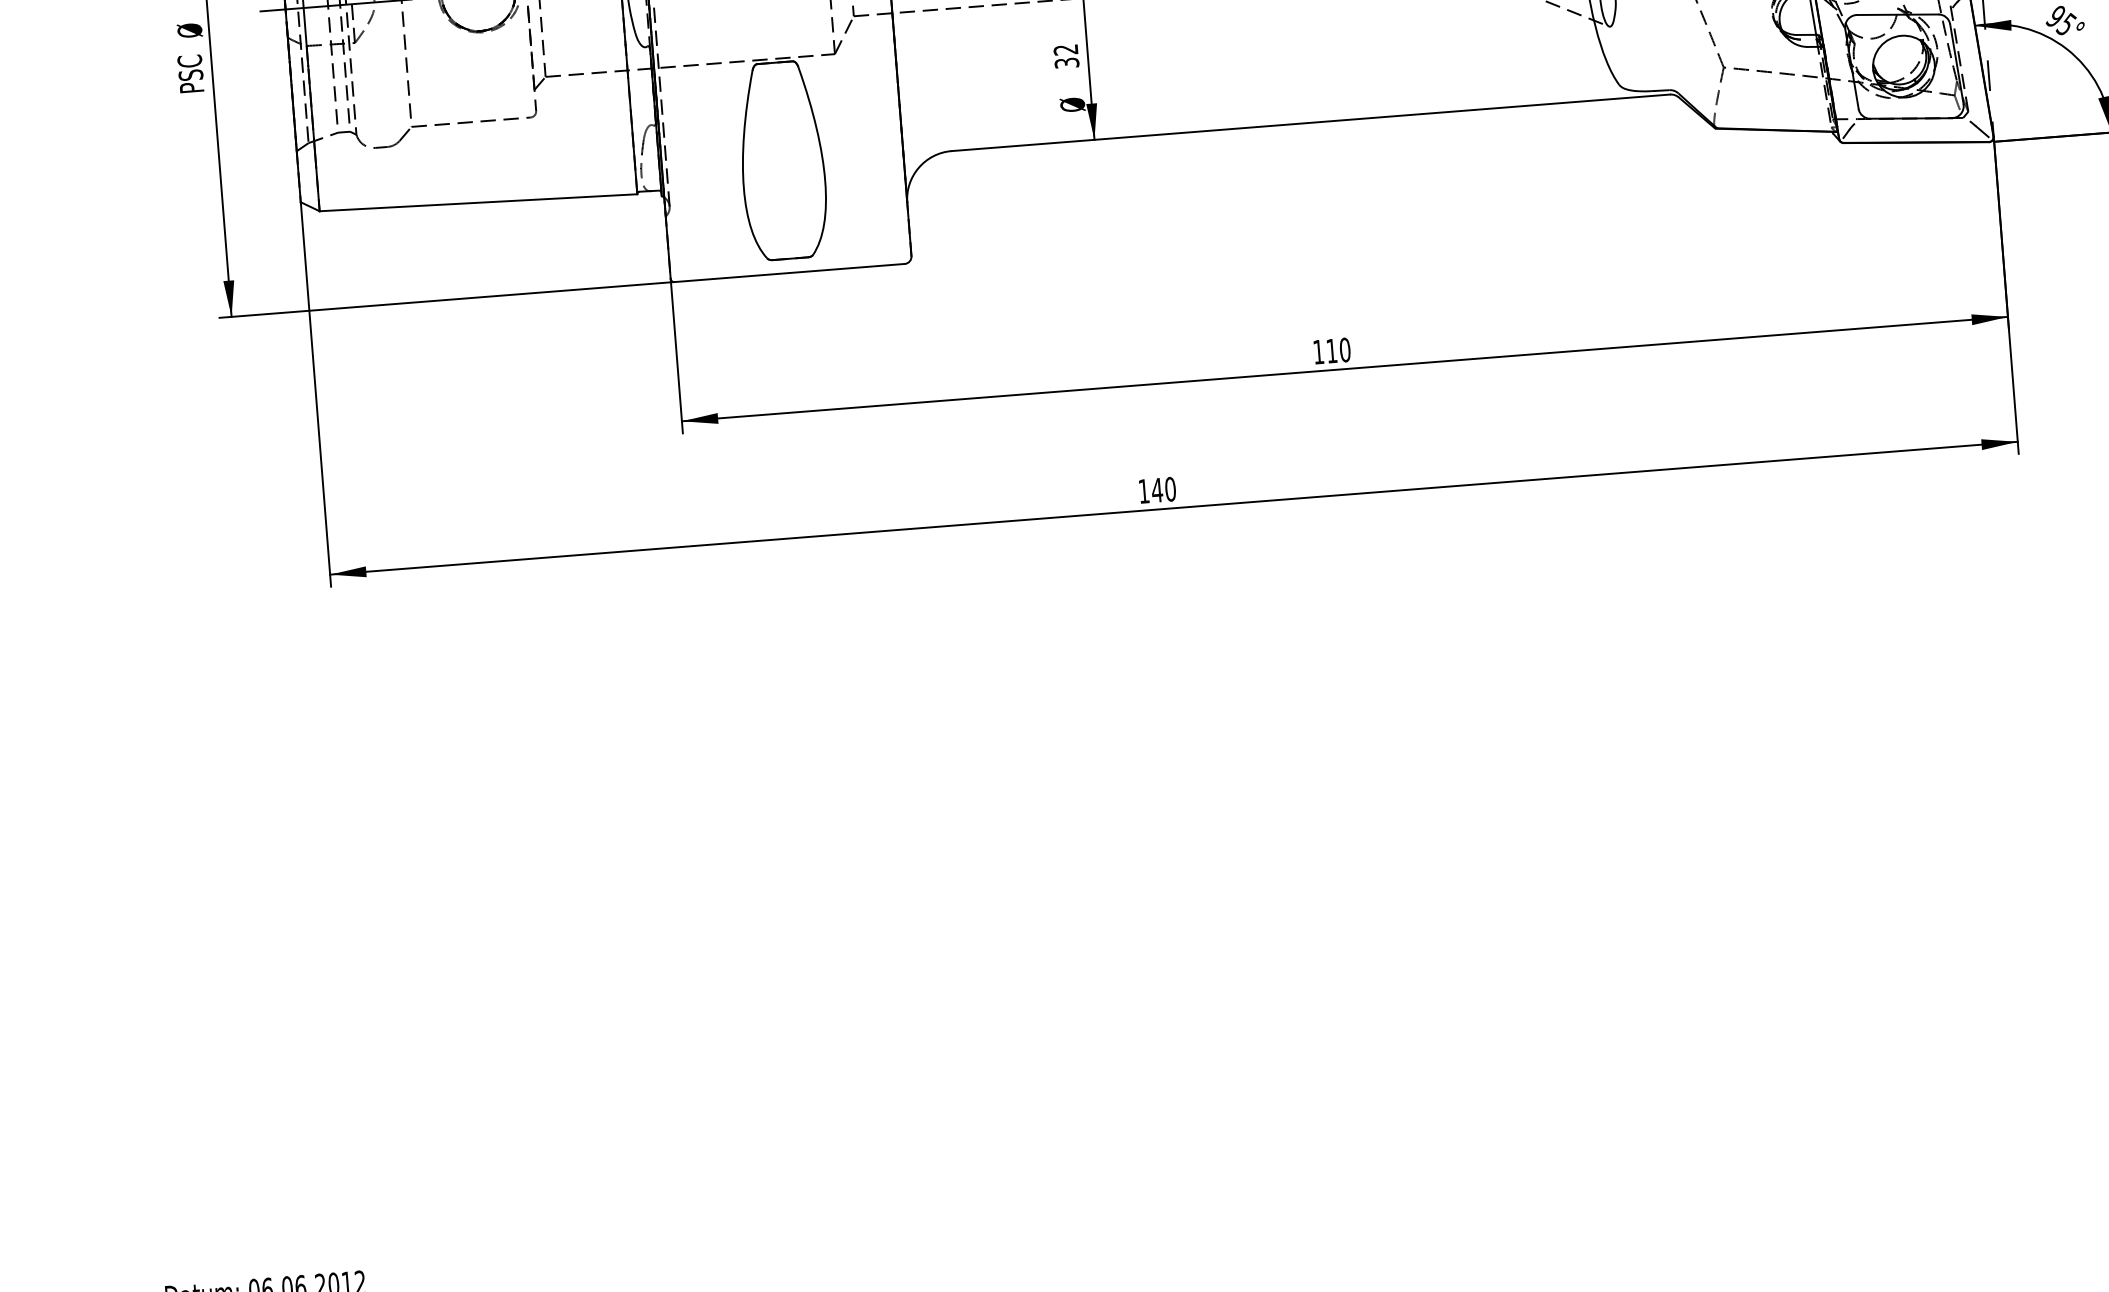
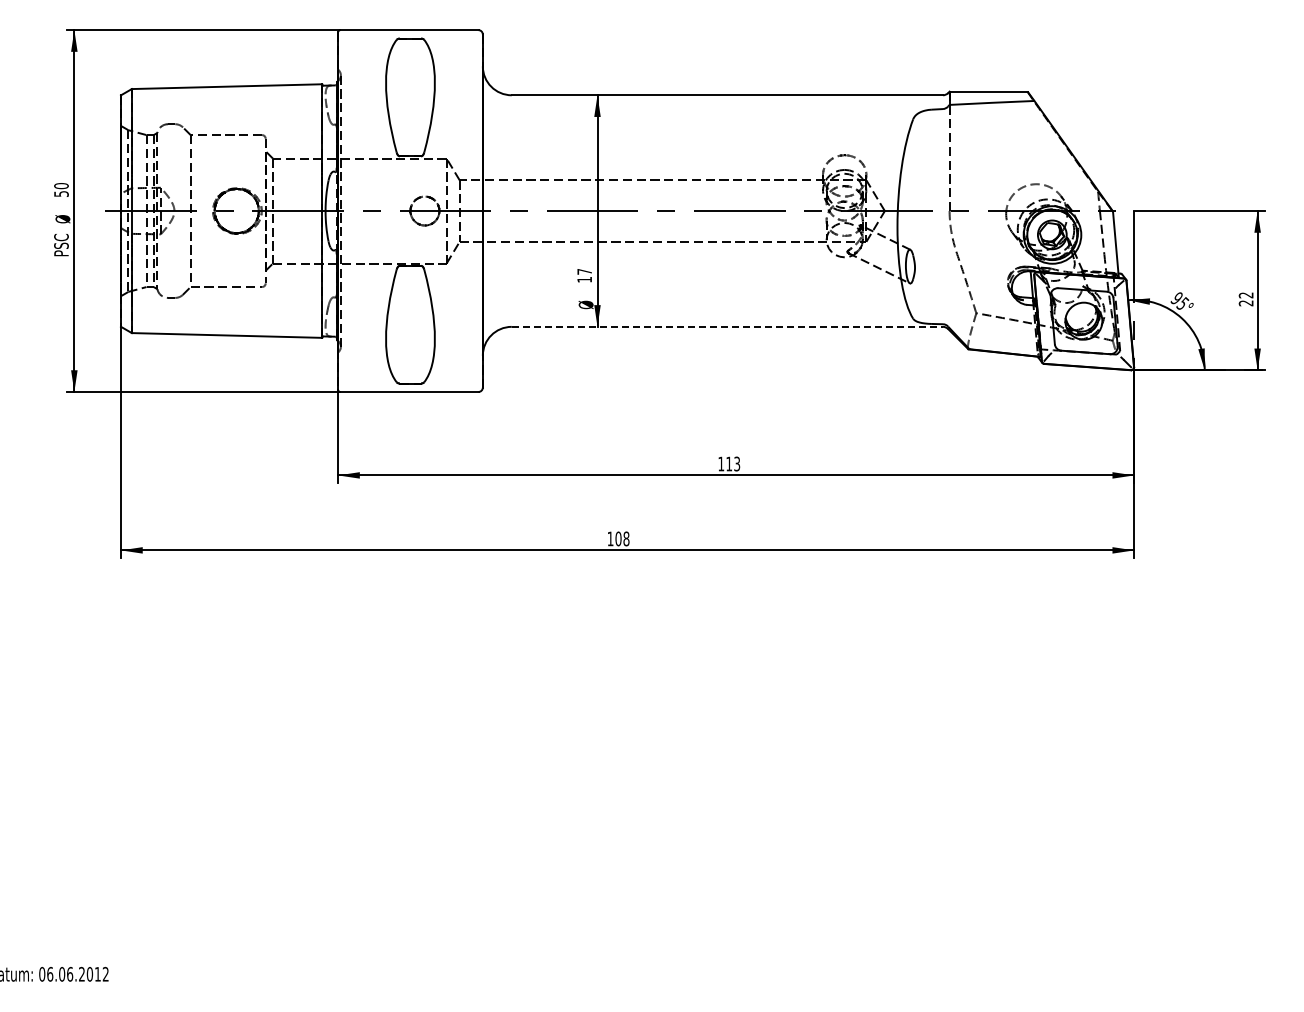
text: (1066, 55) -> (584, 275), 32 -> 17
line: (1310, 122) -> (727, 326), solid -> dashed
text: (1345, 349) -> (737, 463), 110 -> 113
text: (1163, 489) -> (622, 538), 140 -> 108

